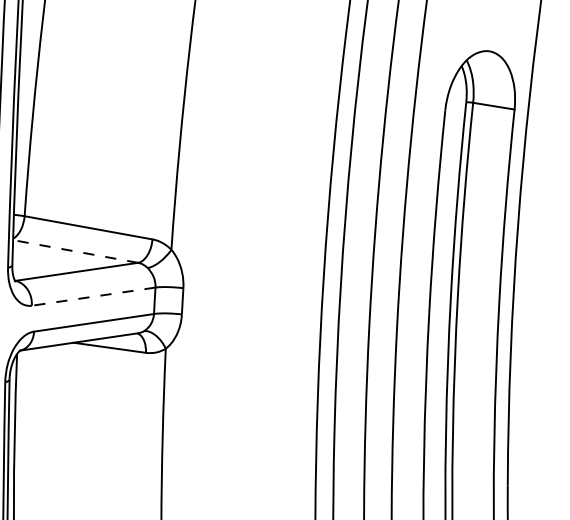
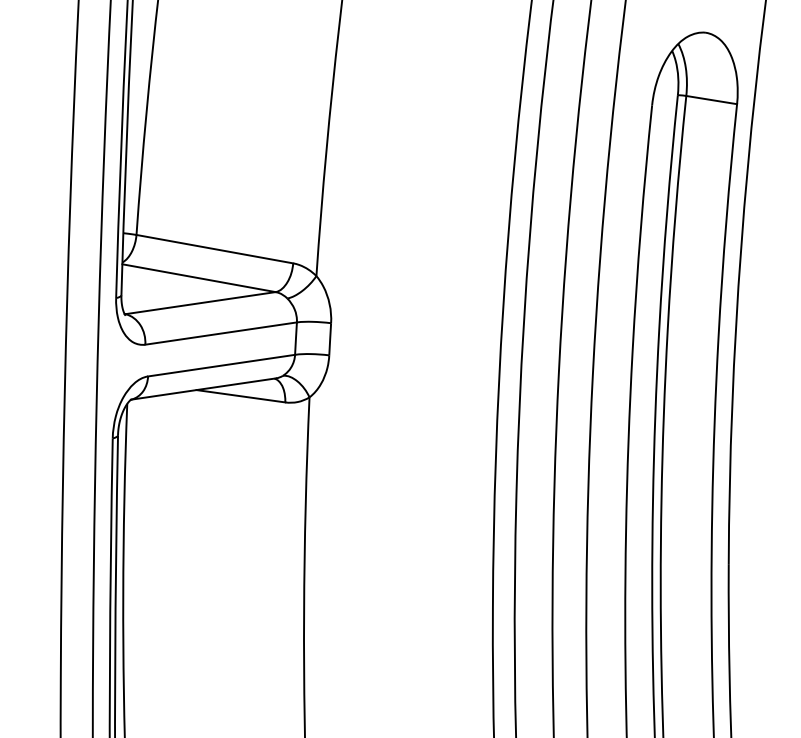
line: (76, 251) -> (199, 278), dashed -> solid
line: (93, 296) -> (221, 333), dashed -> solid

